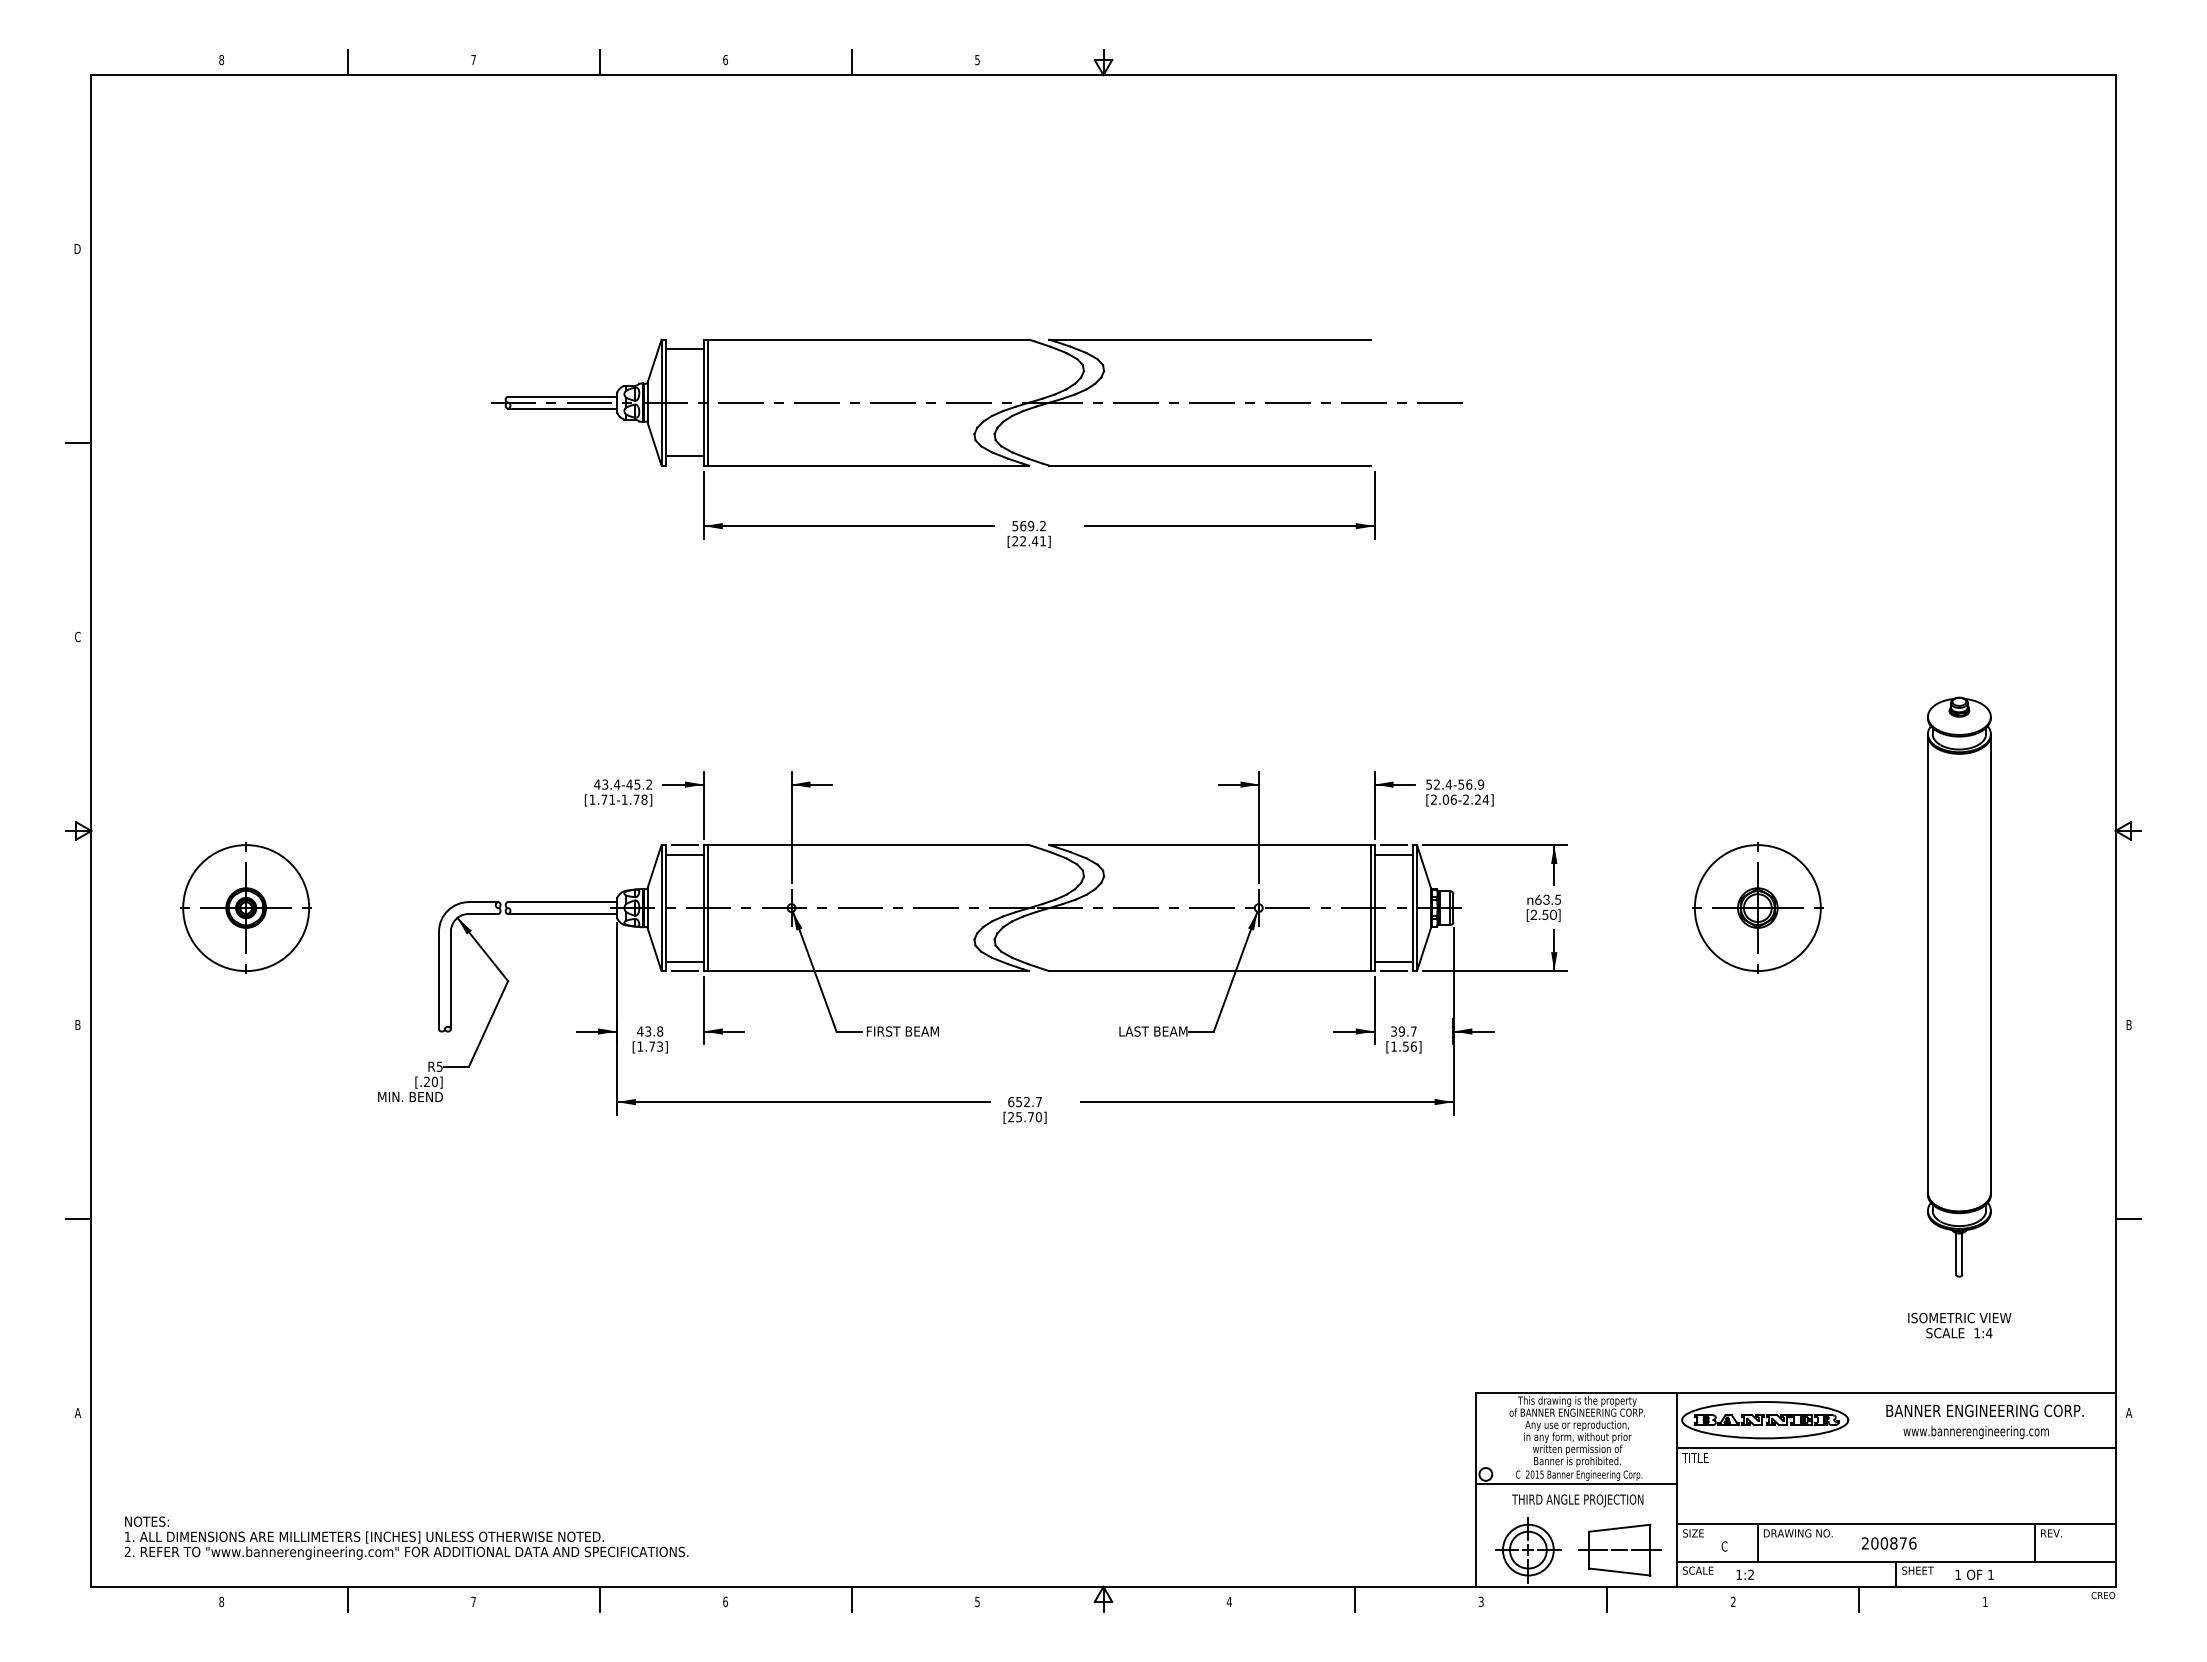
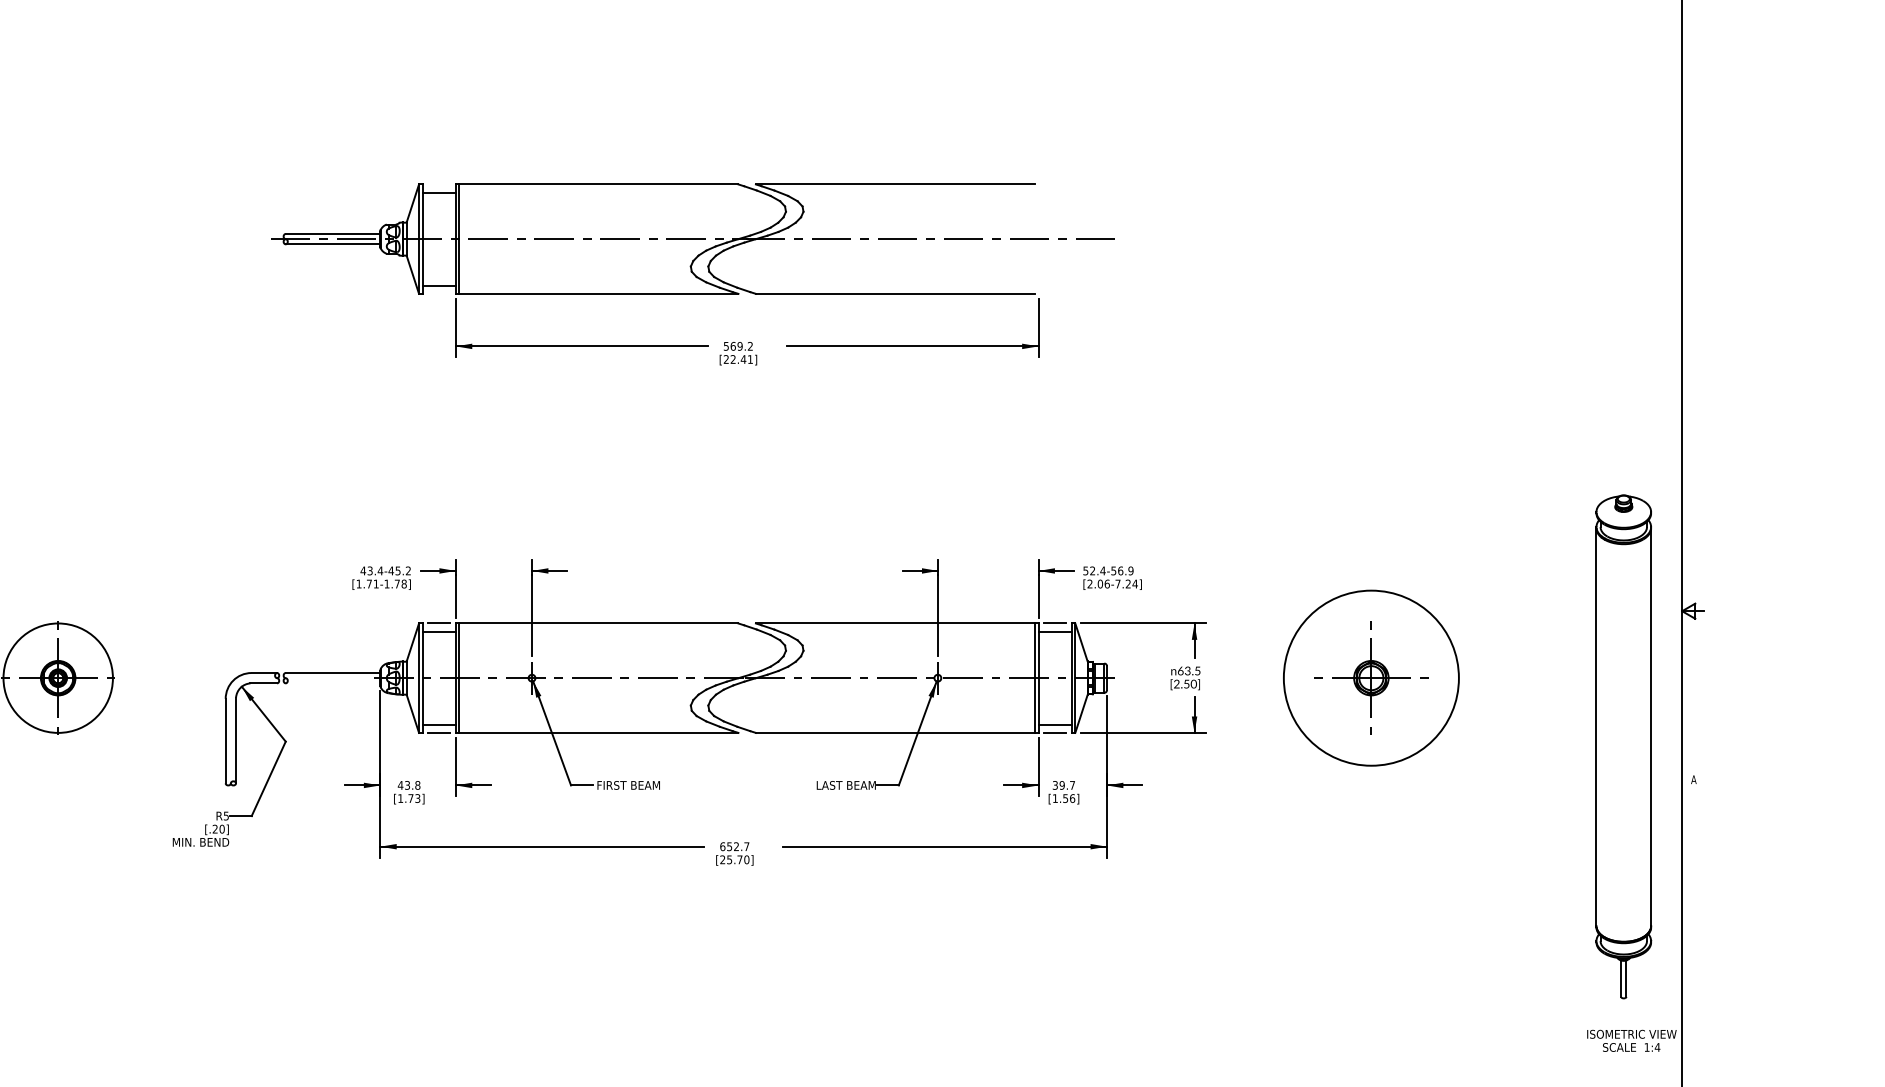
text: (1465, 799) -> (1117, 583), [2.06-2.24] -> [2.06-7.24]
circle: (1757, 908) -> (1371, 678), size x1.6
line: (562, 914) -> (333, 683), removed
part: (1959, 986) -> (1623, 746), moved
text: (2128, 1024) -> (1693, 779), B -> A
line: (2127, 1218) -> (1692, 947), removed
text: (1959, 1325) -> (1631, 1040), moved

